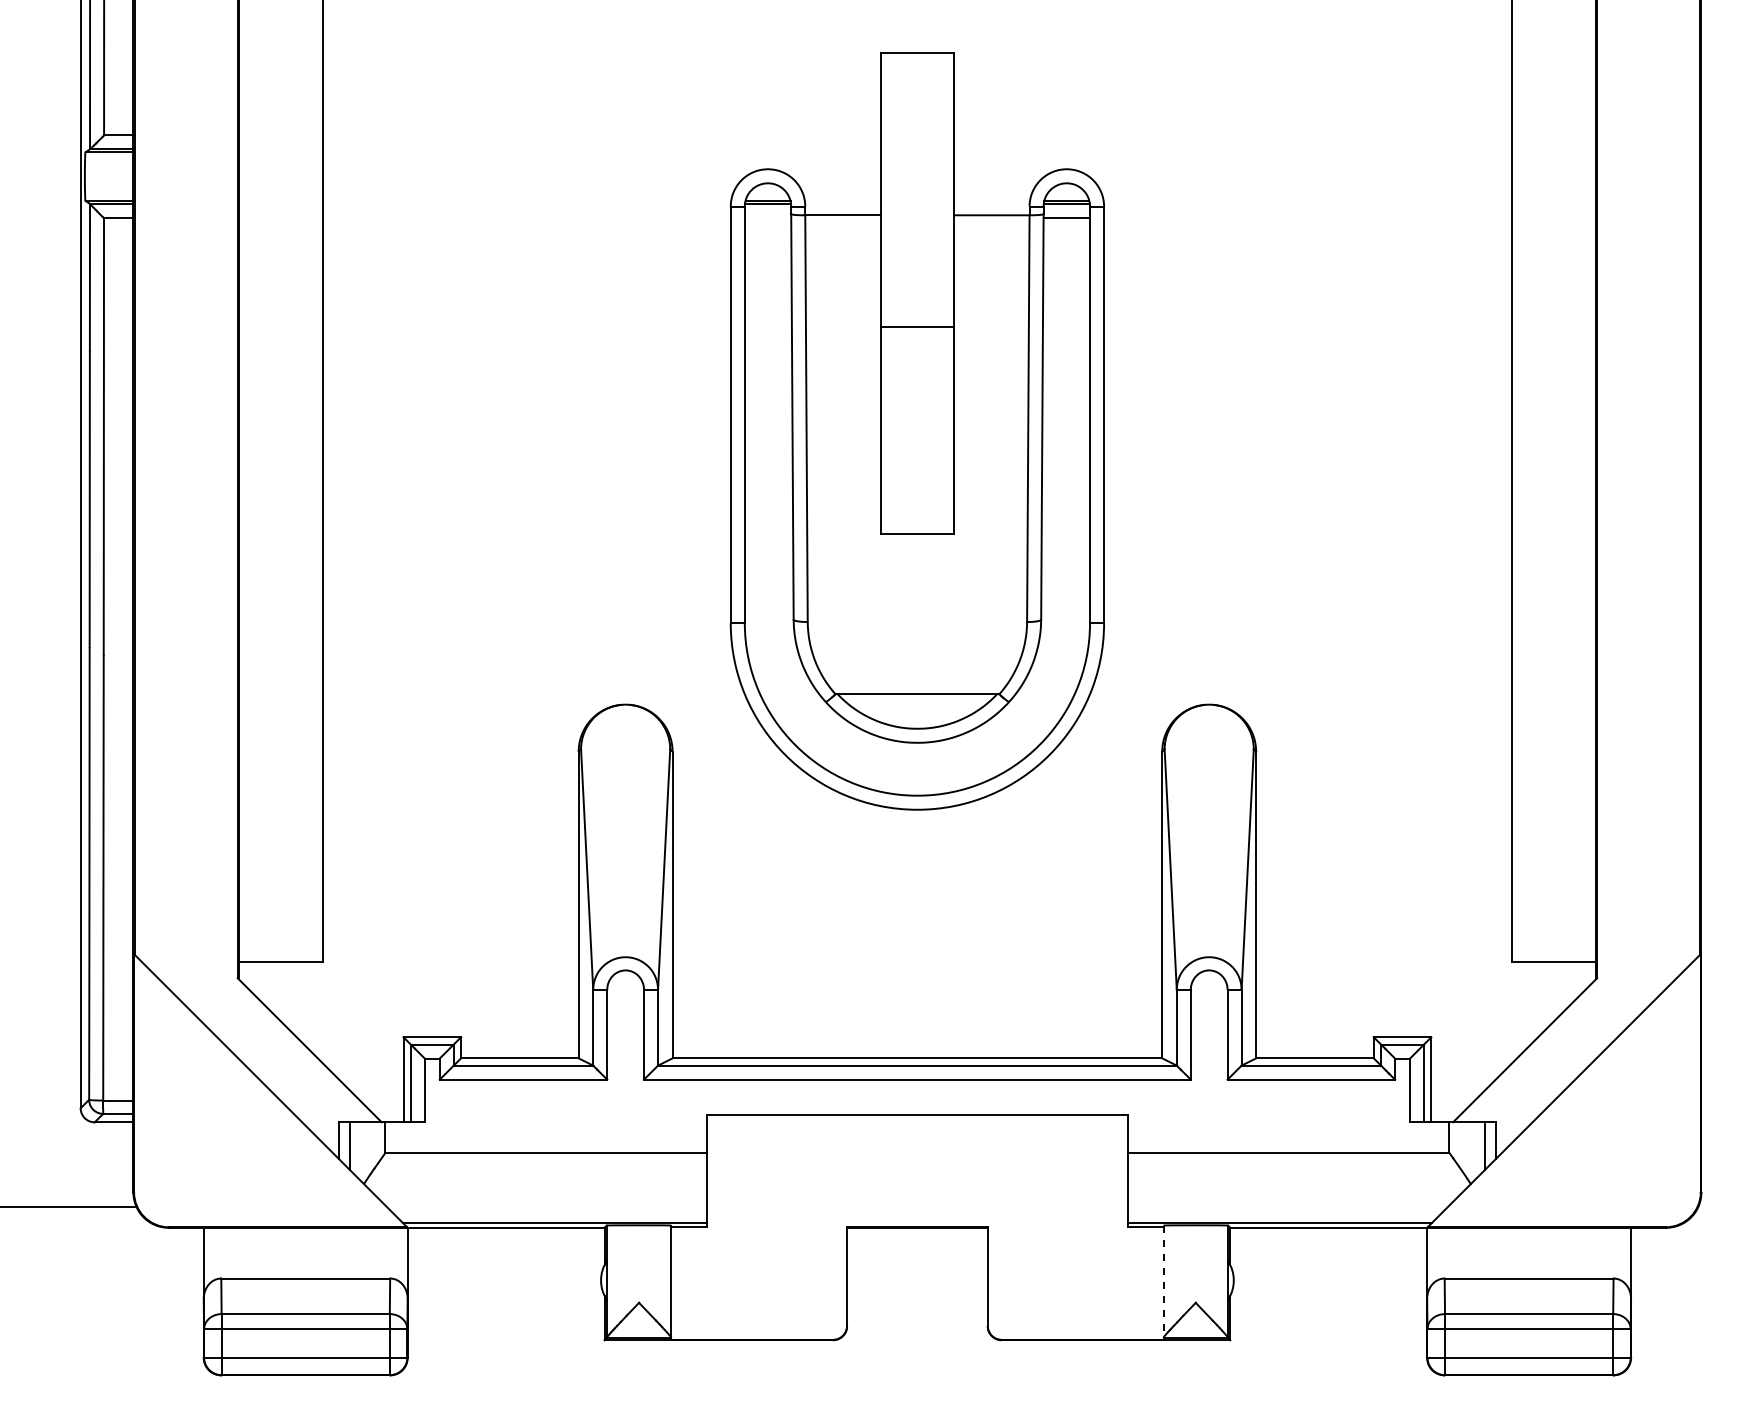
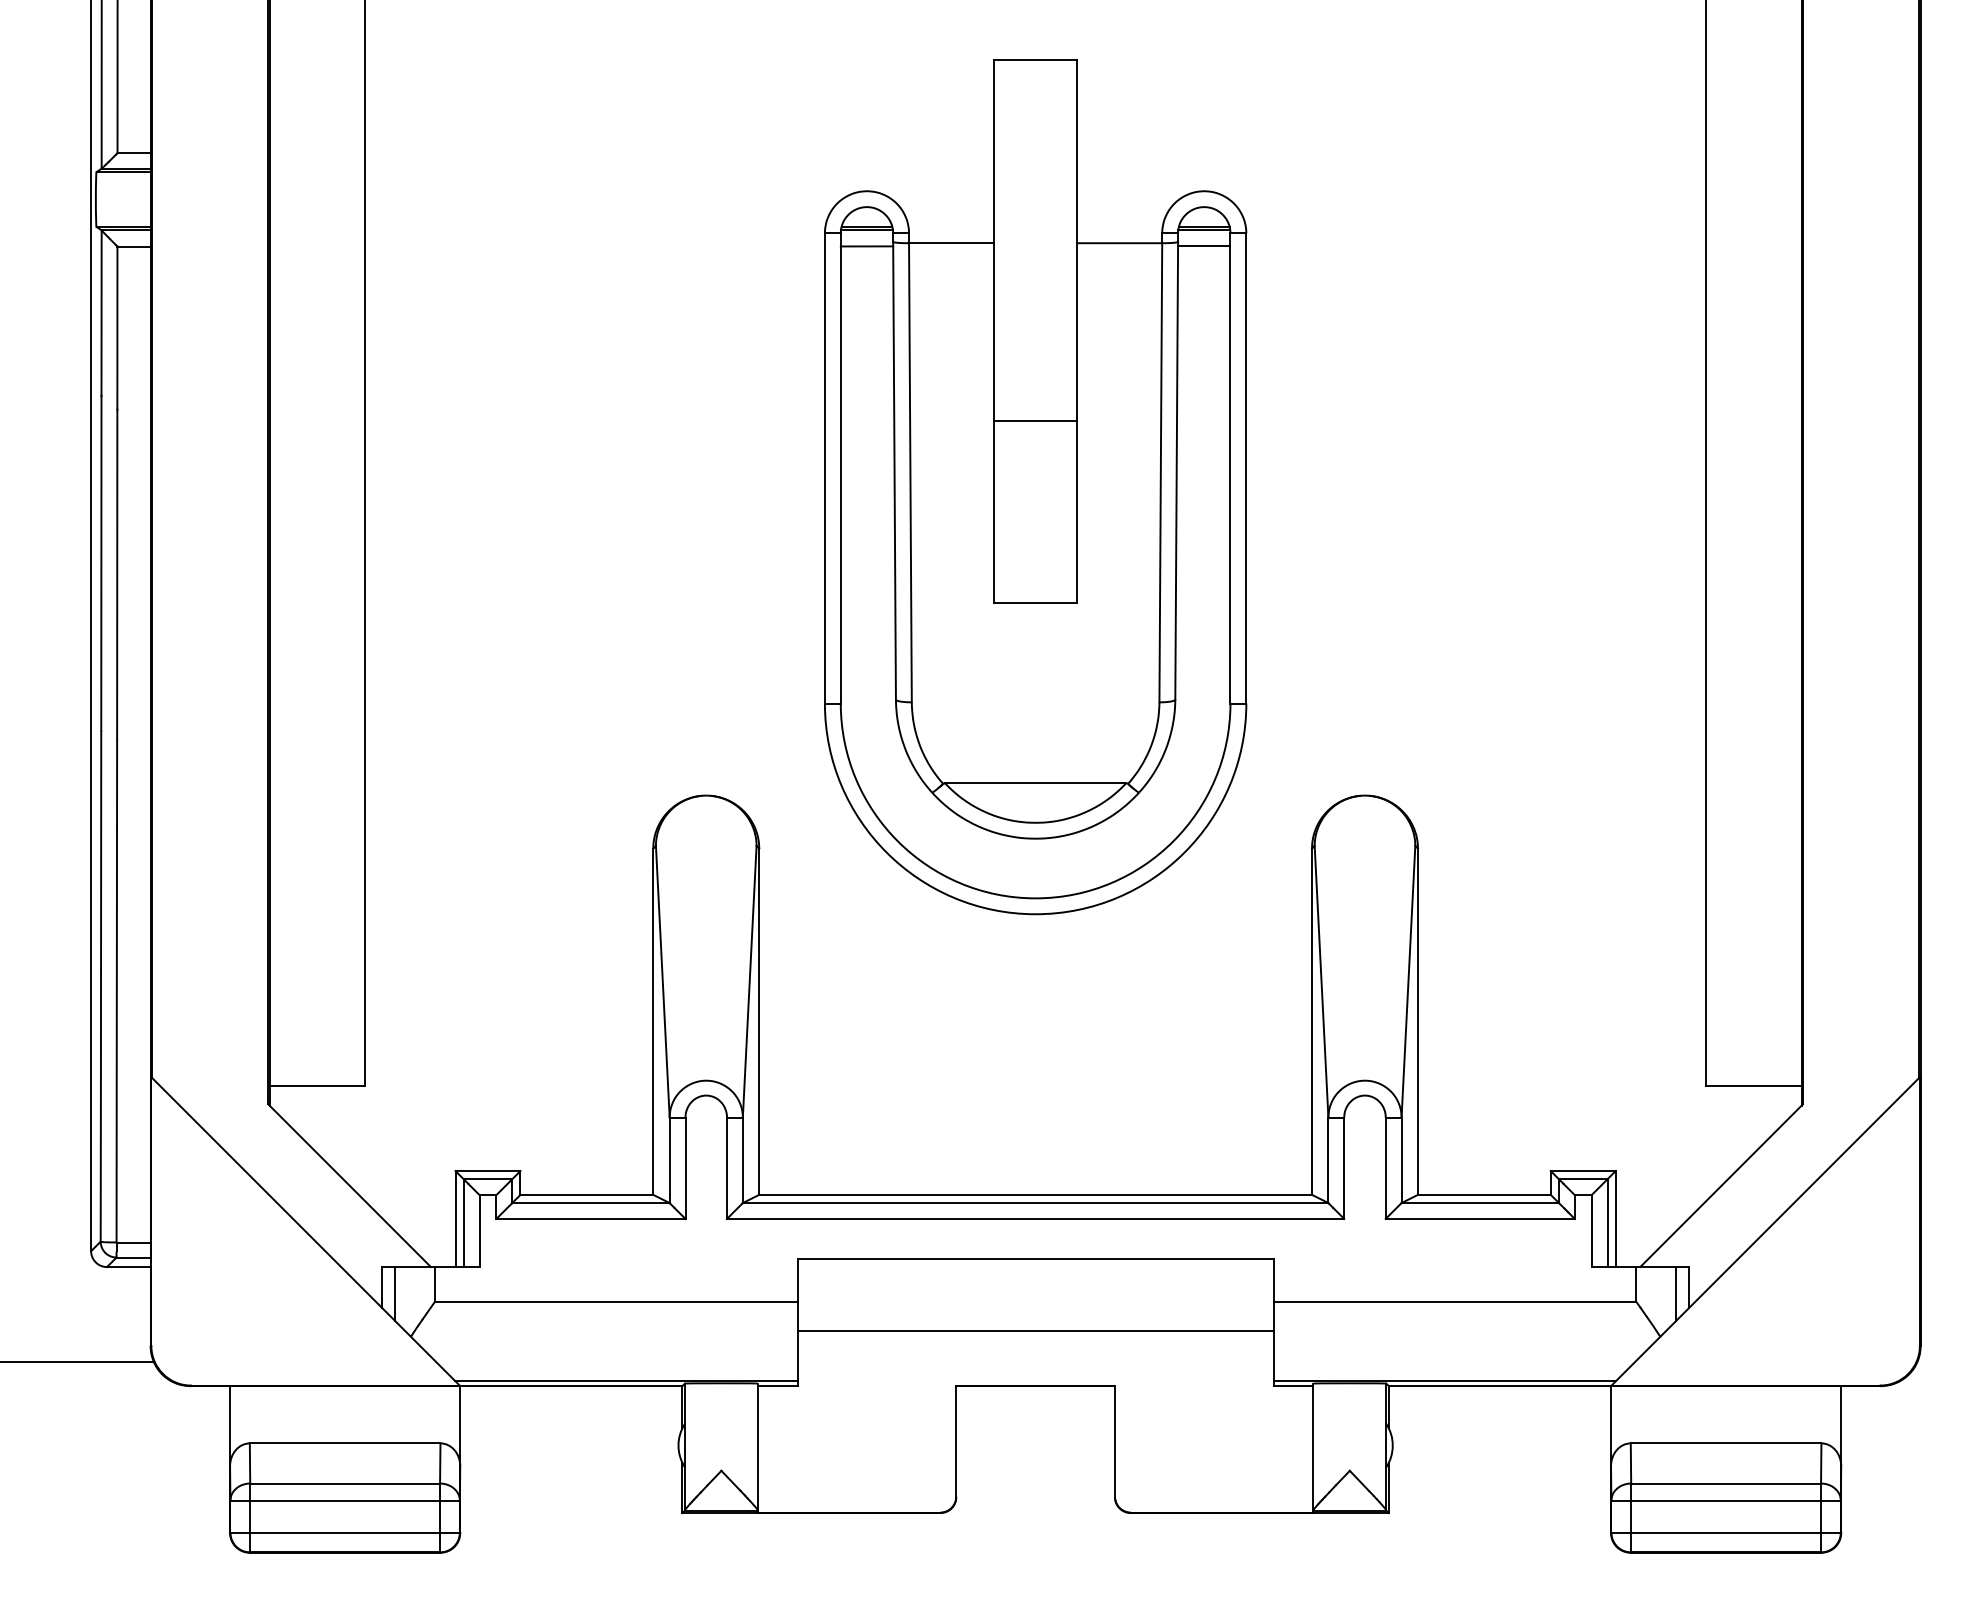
line: (767, 218) -> (866, 246), added
line: (917, 327) -> (1035, 420), moved
line: (917, 1178) -> (1035, 1330), added
line: (1163, 1282) -> (1313, 1447), dashed -> solid

